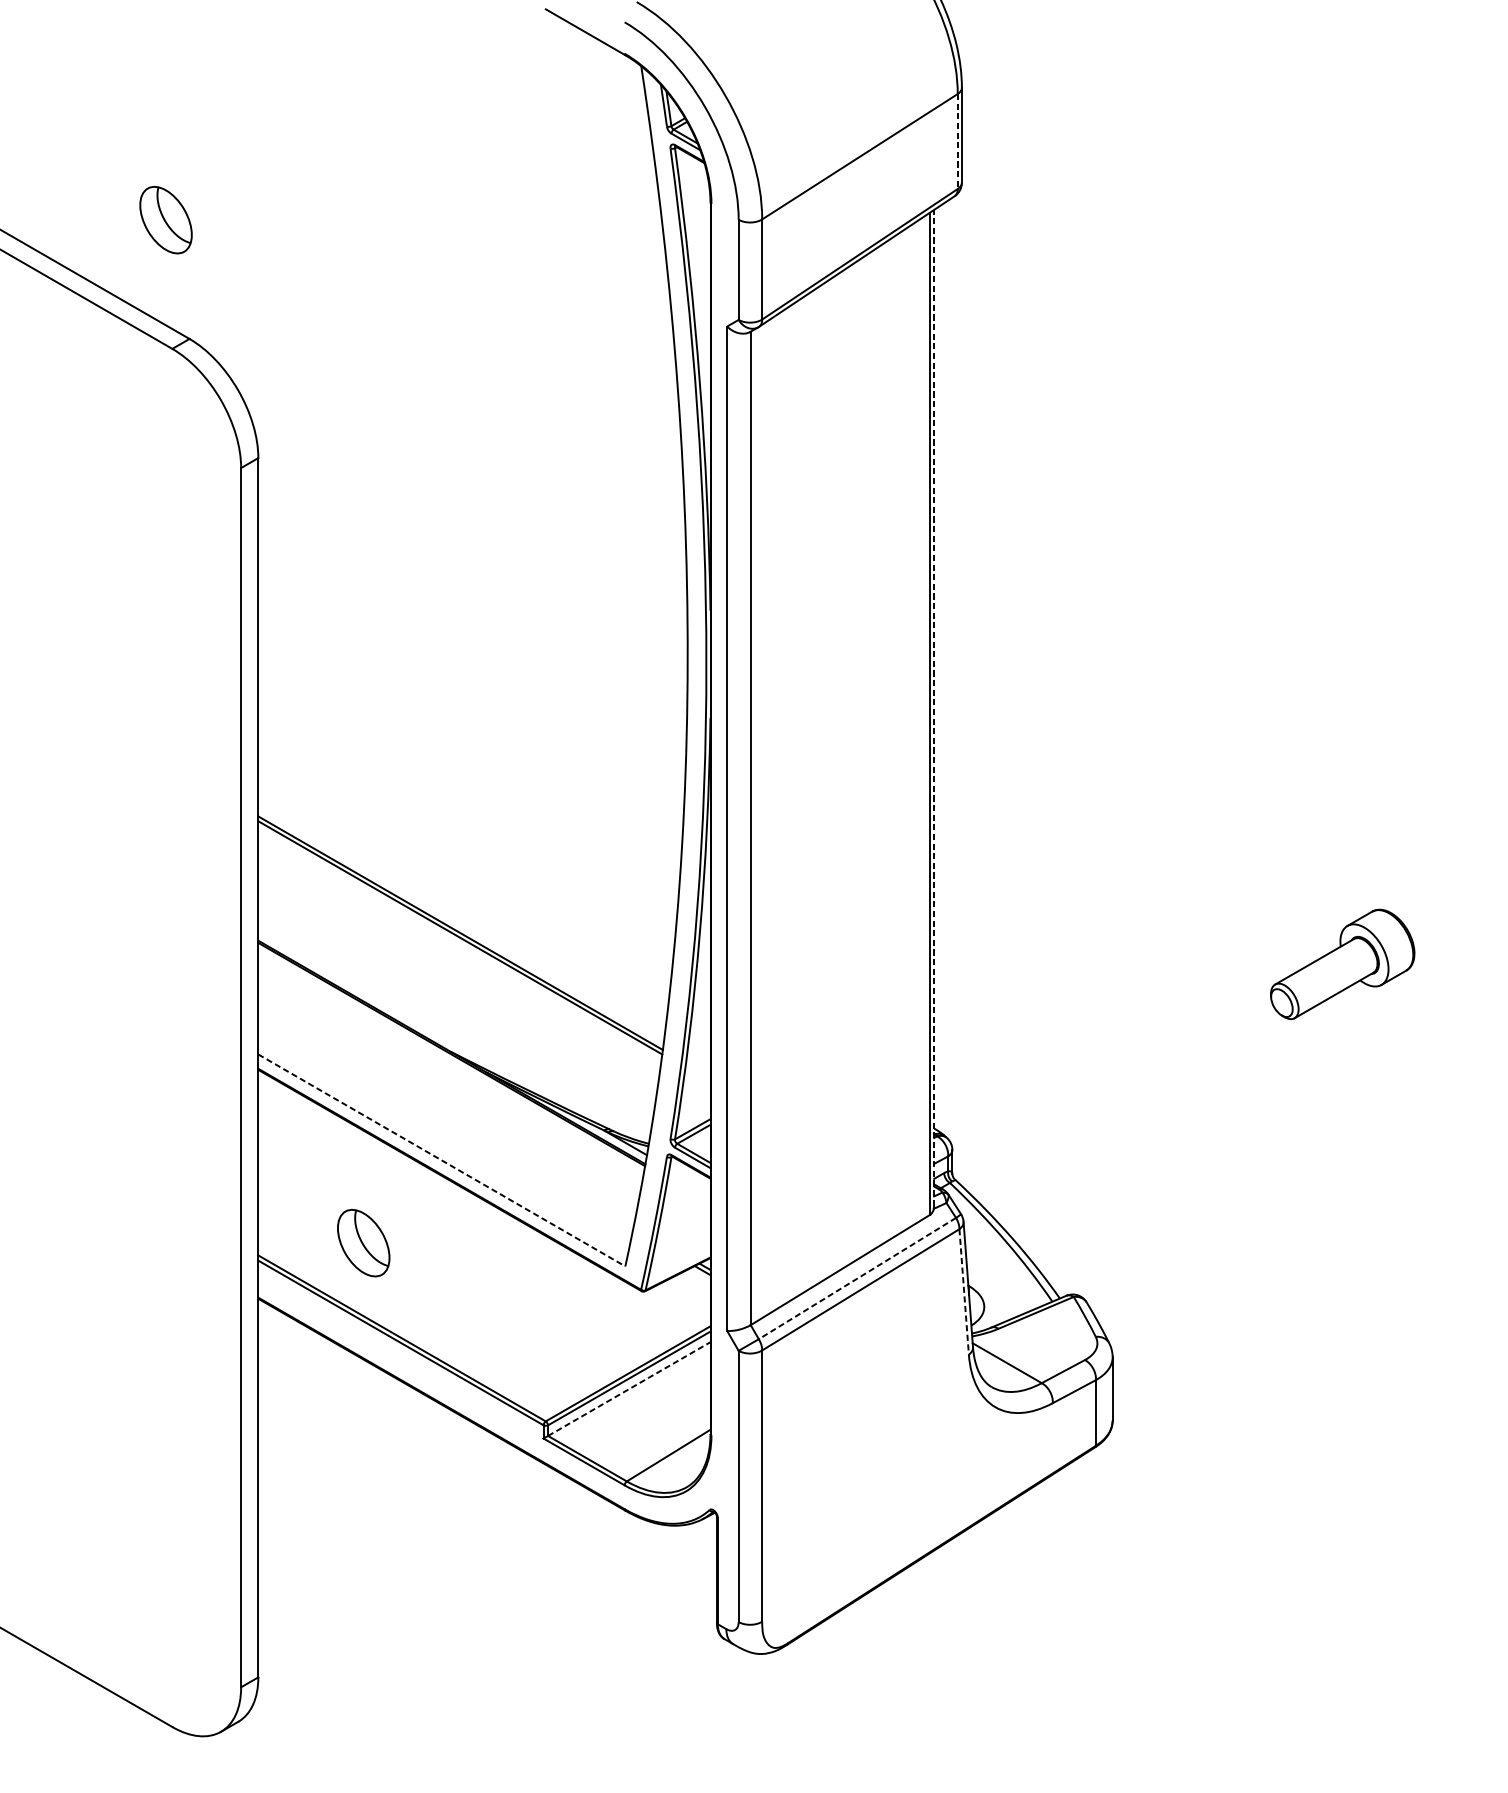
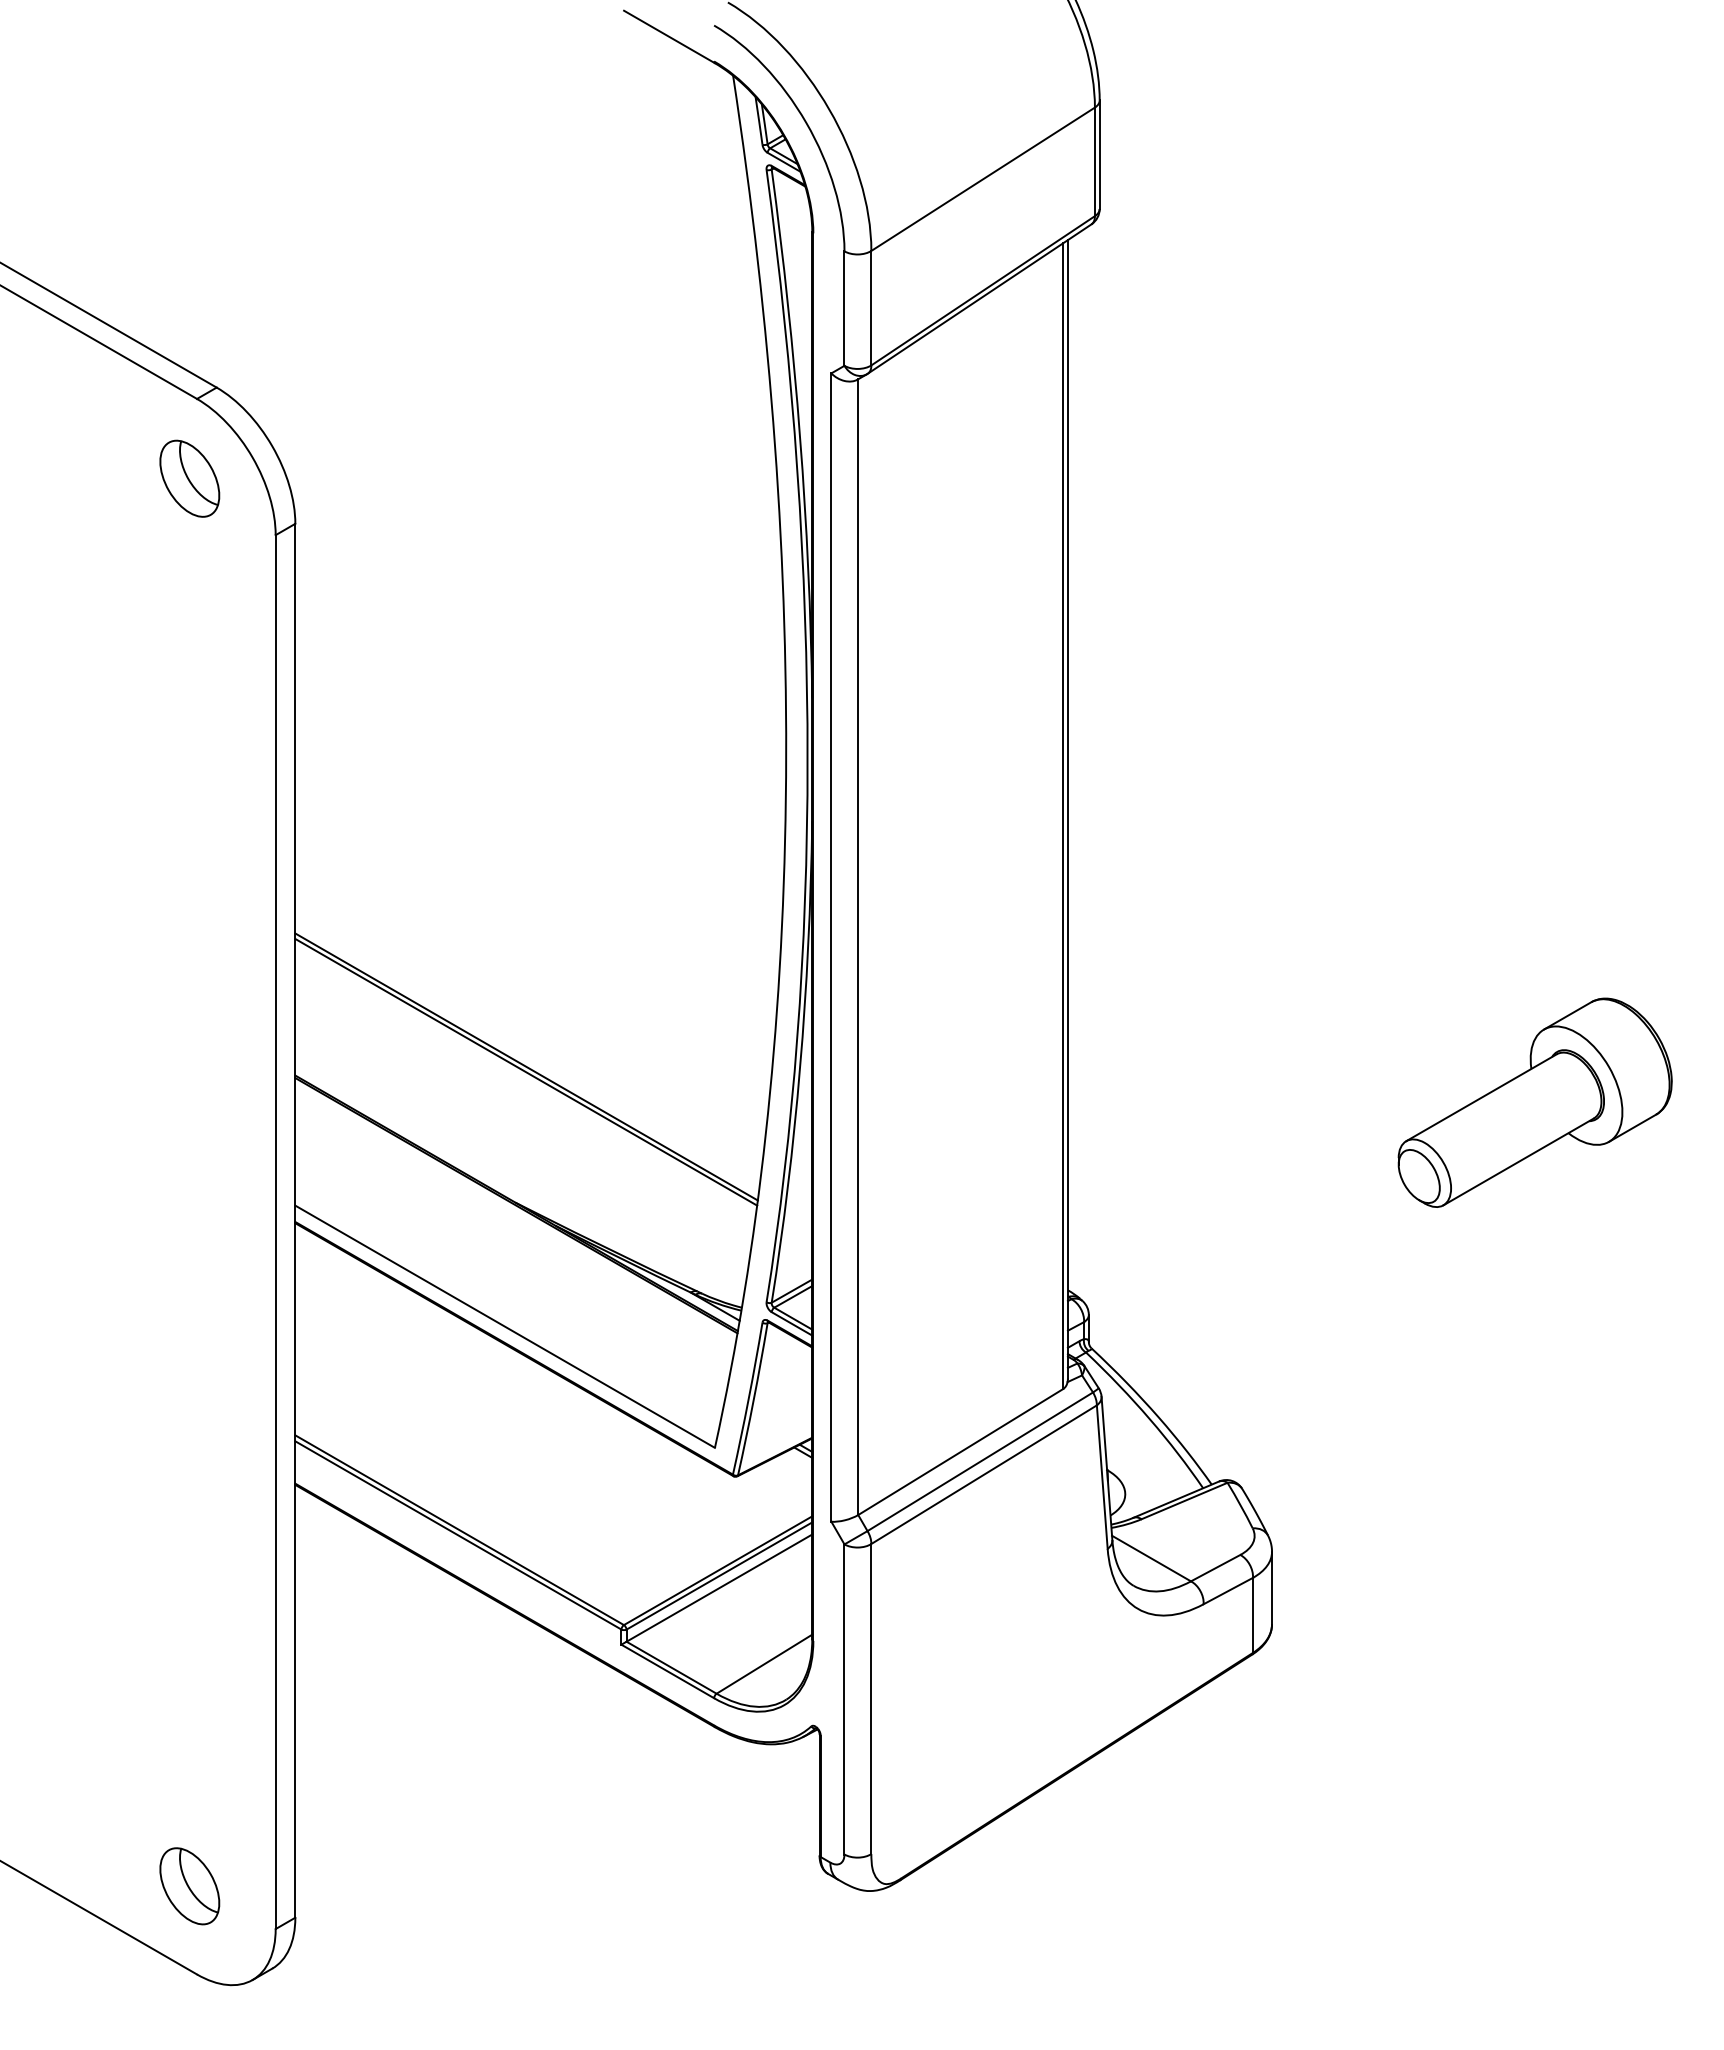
line: (957, 142) -> (1094, 162), dashed -> solid
part: (165, 219) -> (189, 478), moved
line: (933, 707) -> (1067, 808), dashed -> solid
part: (1342, 964) -> (1534, 1102), size x1.67
line: (442, 1161) -> (505, 1327), dashed -> solid
part: (363, 1243) -> (189, 1886), moved
line: (856, 1279) -> (979, 1462), dashed -> solid
line: (964, 1292) -> (1102, 1477), dashed -> solid
line: (629, 1388) -> (719, 1587), dashed -> solid

